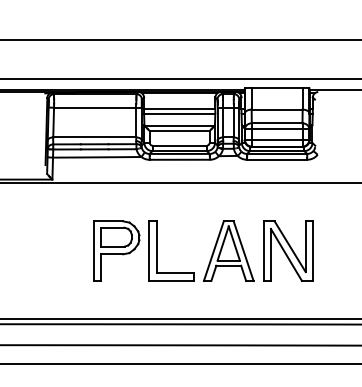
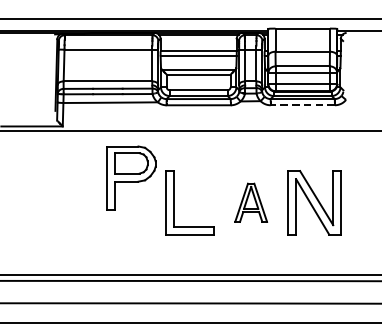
line: (276, 159) -> (302, 104), solid -> dashed
part: (116, 250) -> (131, 177), moved
part: (228, 250) -> (250, 202), size x0.6

